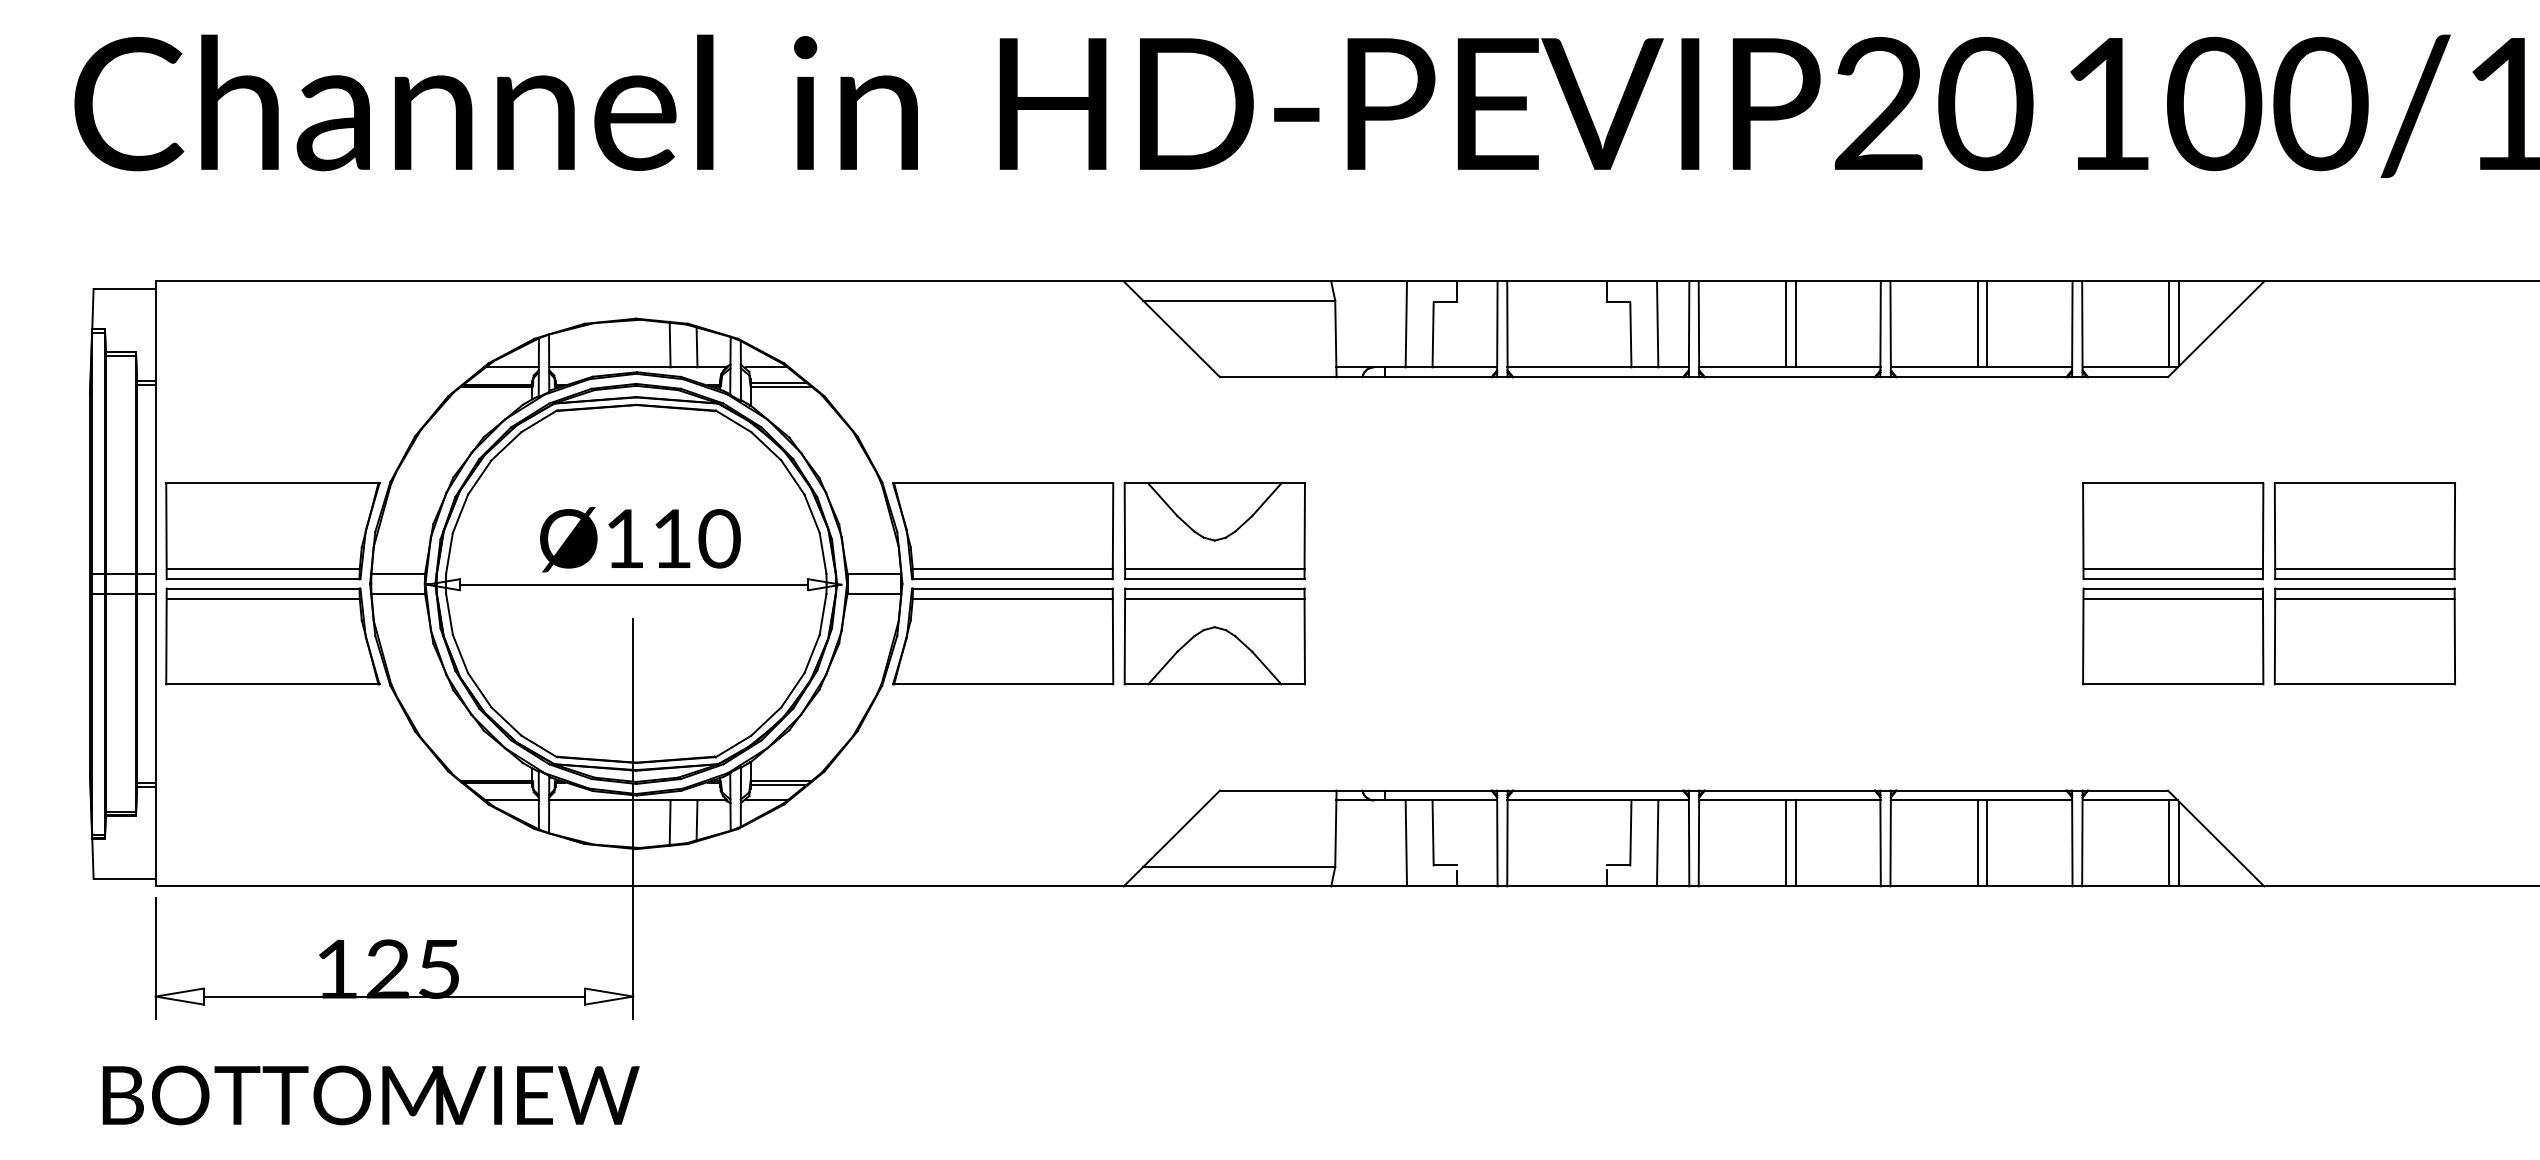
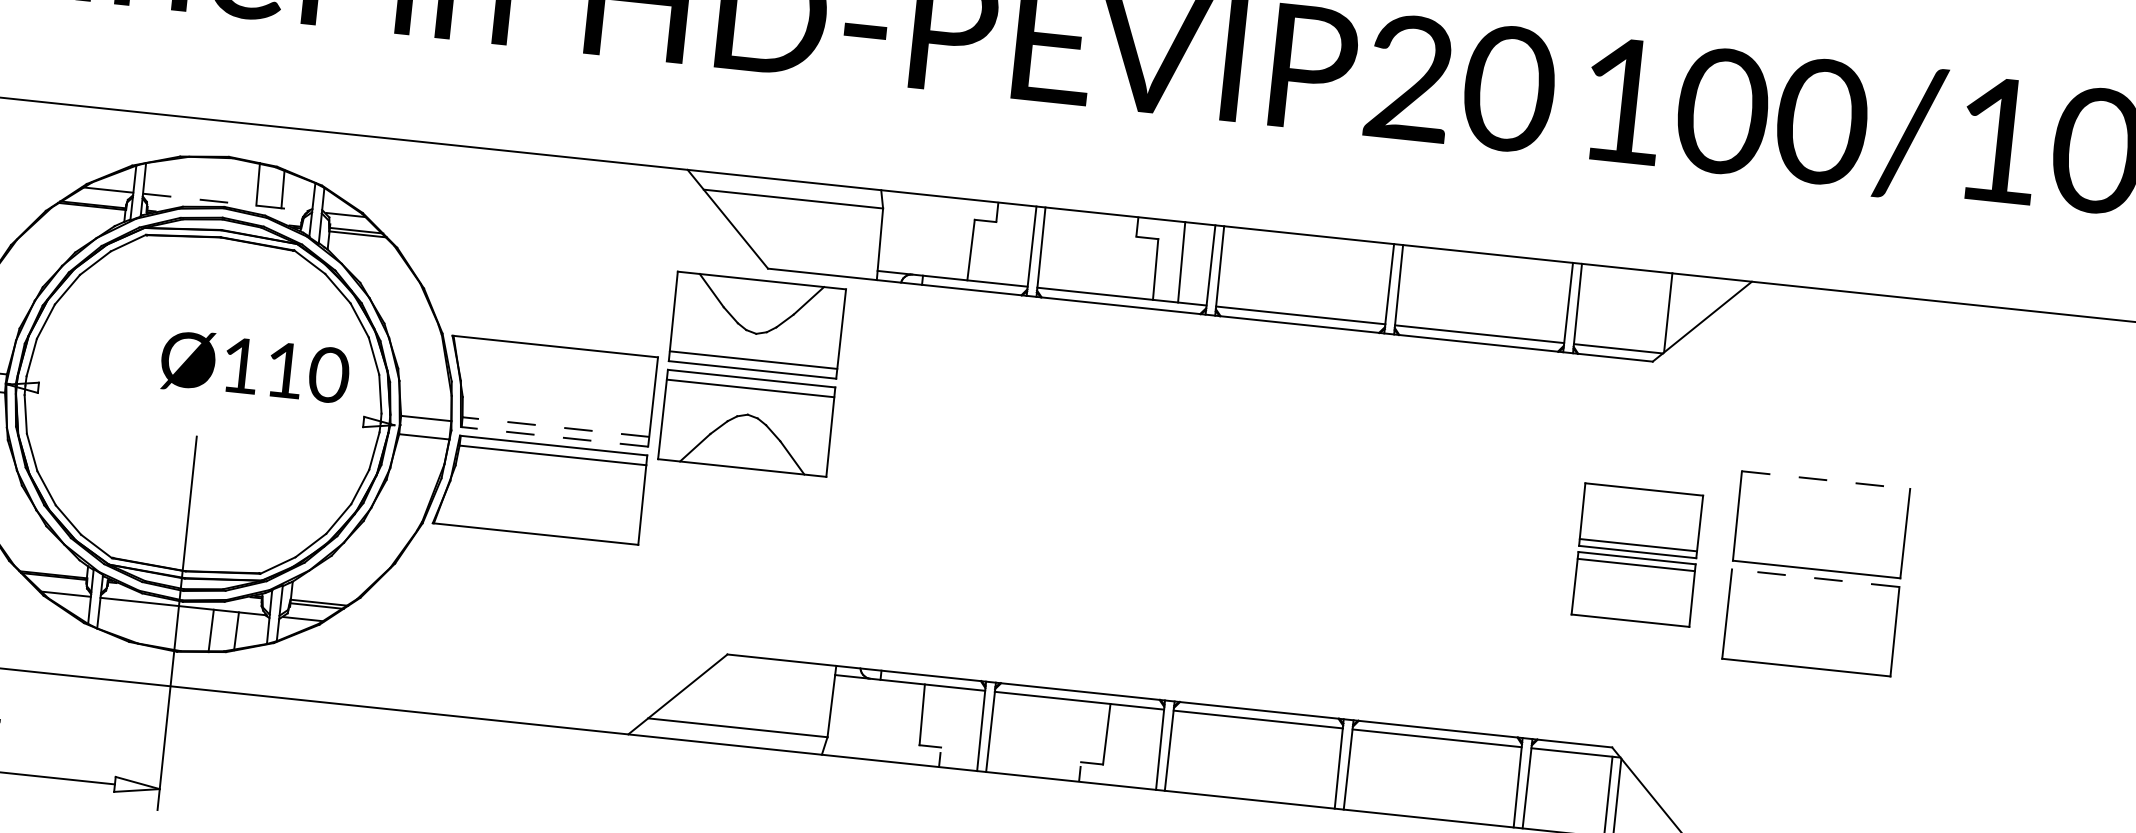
line: (1406, 324) -> (947, 237), removed
line: (1785, 324) -> (1300, 274), removed
line: (1795, 324) -> (1310, 275), removed
line: (1977, 324) -> (1480, 293), removed
line: (1987, 324) -> (1489, 294), removed
line: (2169, 324) -> (1659, 312), removed
line: (638, 367) -> (226, 202), solid -> dashed
line: (2365, 483) -> (1826, 480), solid -> dashed
text: (640, 539) -> (255, 367), moved
line: (1012, 568) -> (555, 426), solid -> dashed
line: (2364, 568) -> (1817, 559), removed
line: (1011, 579) -> (553, 437), solid -> dashed
part: (1214, 583) -> (751, 373), moved
part: (2173, 583) -> (1637, 554), size x0.7
line: (633, 584) -> (200, 404), removed
line: (2364, 588) -> (1815, 578), solid -> dashed
line: (2364, 599) -> (1814, 588), removed
line: (1785, 841) -> (1250, 757), removed
line: (1795, 841) -> (1259, 758), removed
line: (1406, 842) -> (896, 721), removed
line: (1657, 842) -> (1130, 745), removed
line: (1977, 842) -> (1429, 777), removed
line: (1987, 842) -> (1438, 778), removed

